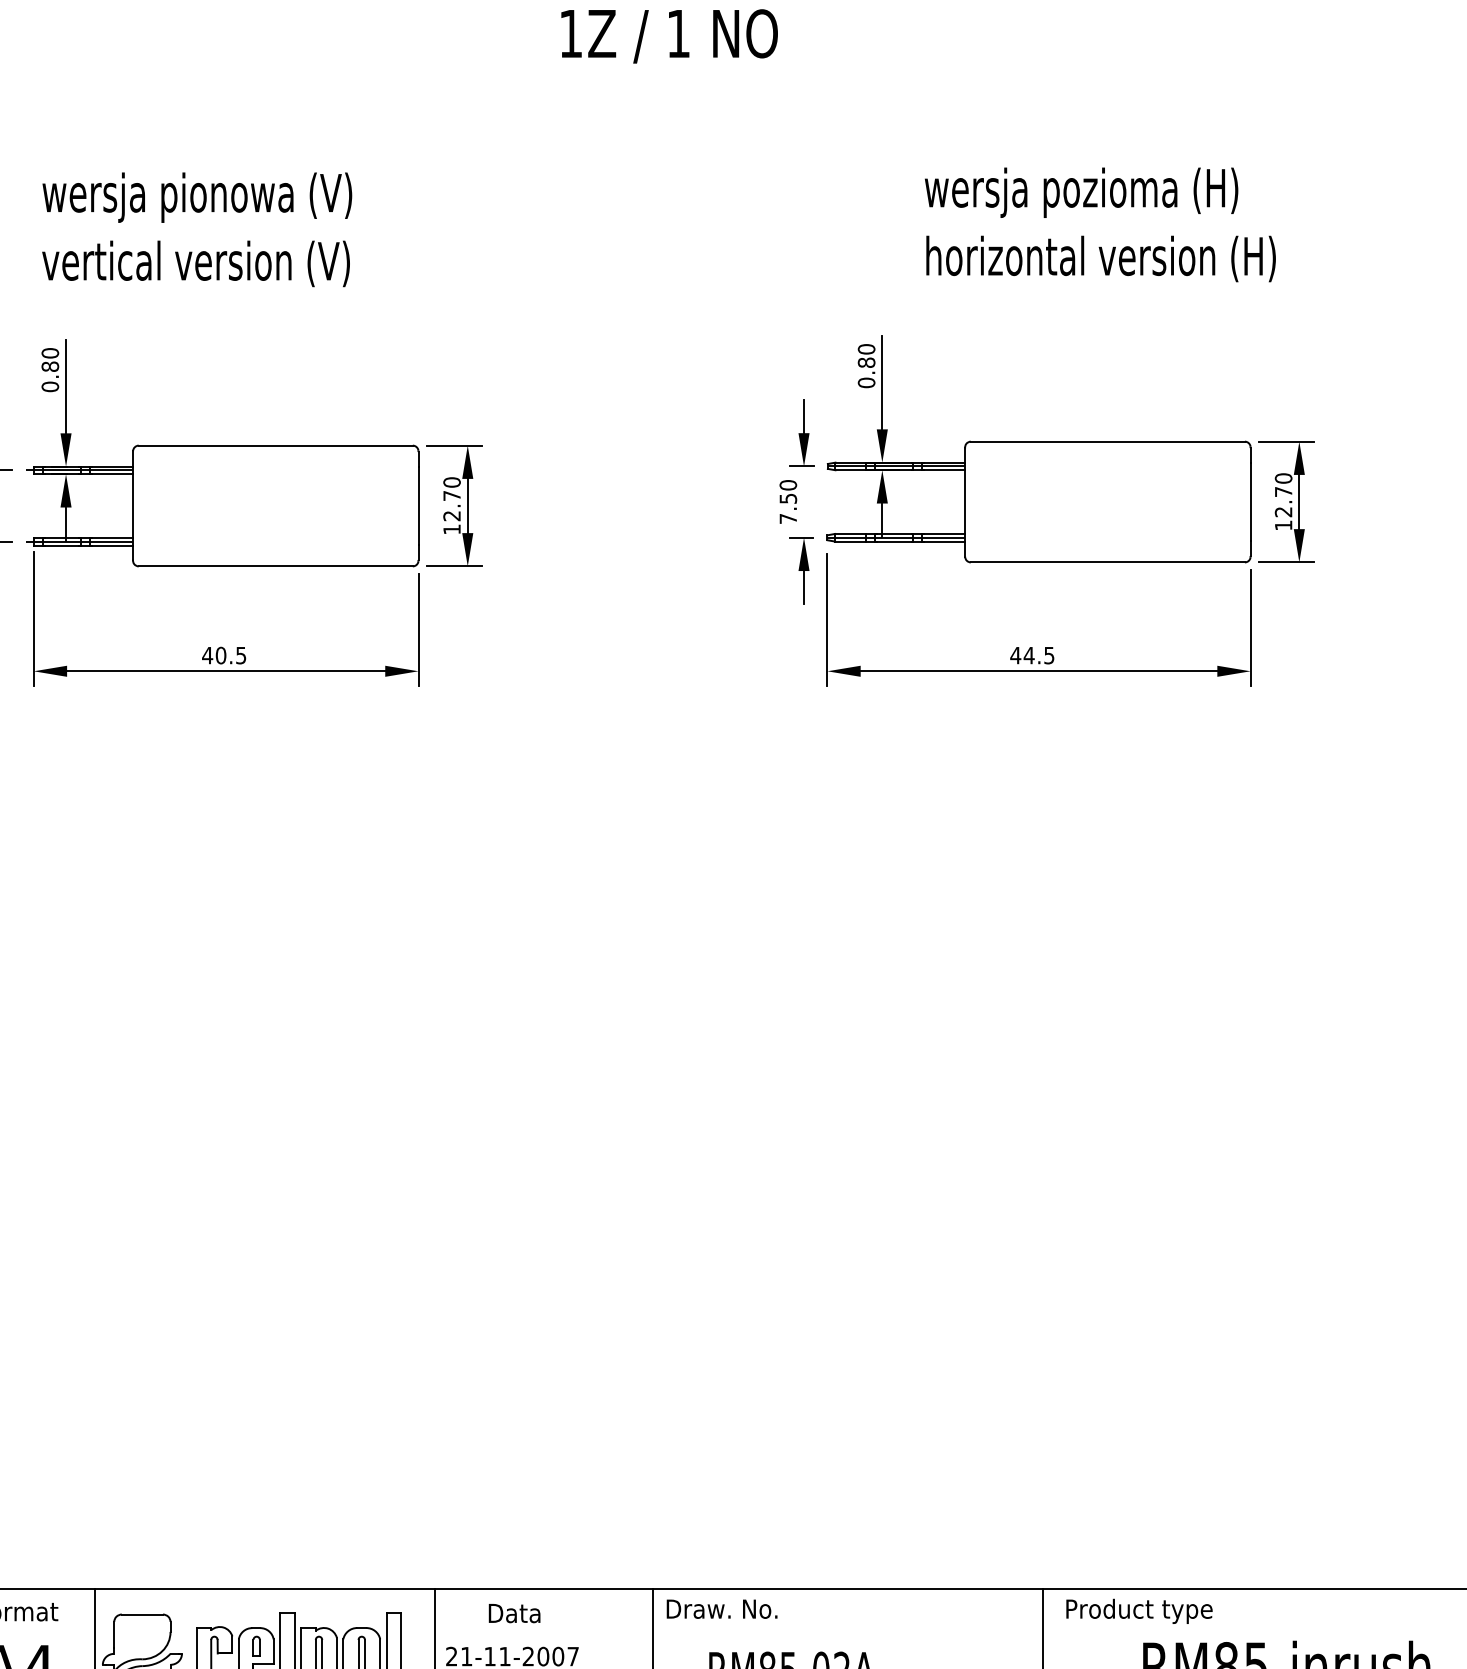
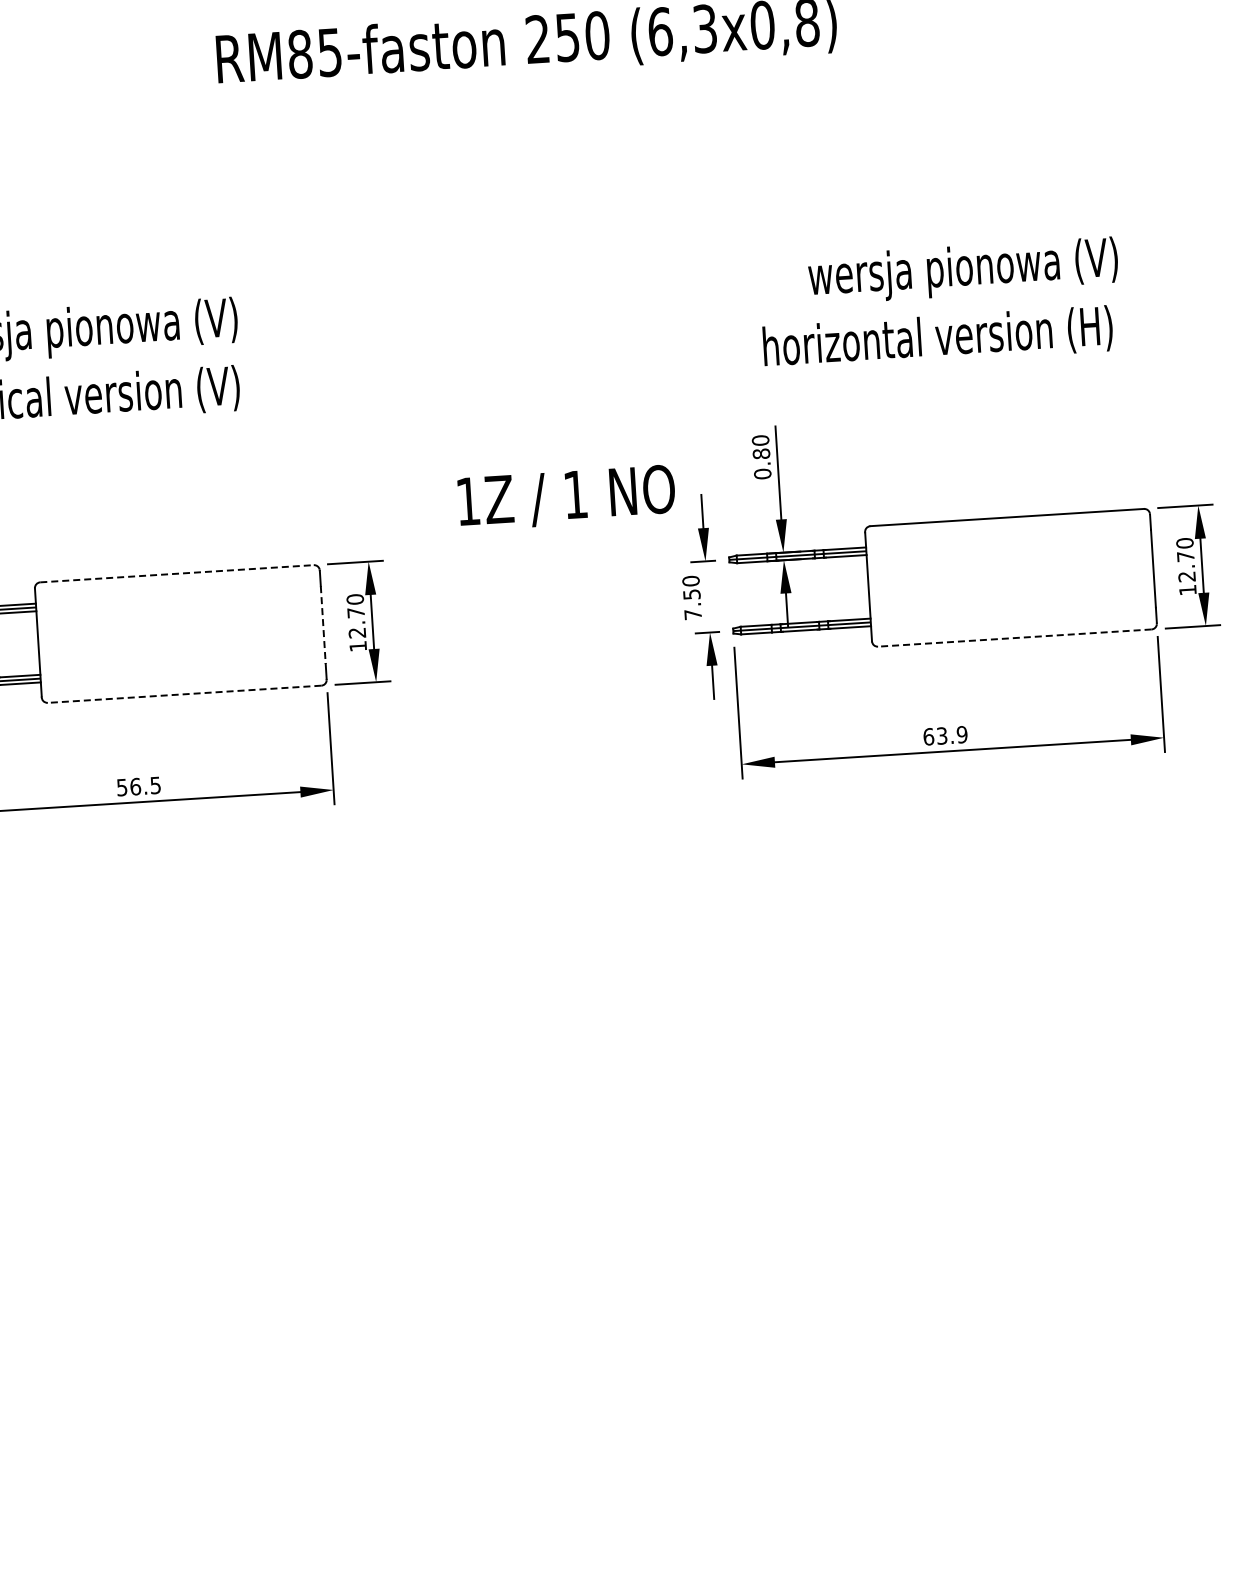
text: (669, 36) -> (566, 498), moved
text: (1150, 190) -> (1033, 264), wersja pozioma (H) -> wersja pionowa (V)
text: (1100, 258) -> (937, 338), moved
line: (276, 445) -> (177, 573), solid -> dashed
line: (418, 506) -> (323, 625), solid -> dashed
line: (1107, 562) -> (1014, 638), solid -> dashed
line: (275, 566) -> (184, 694), solid -> dashed
text: (214, 655) -> (129, 787), 40.5 -> 56.5
text: (1032, 655) -> (945, 735), 44.5 -> 63.9

